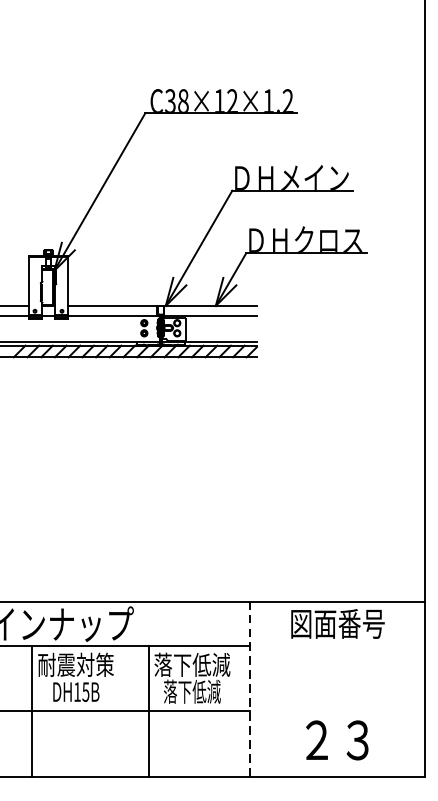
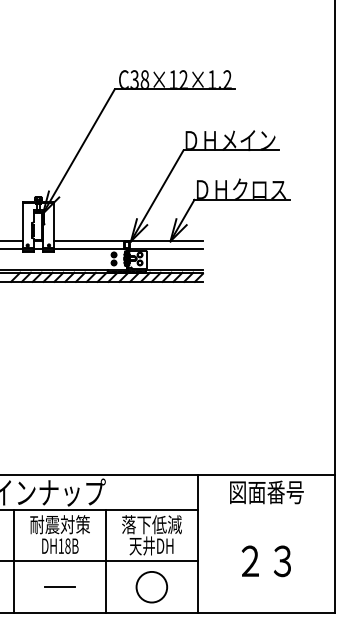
line: (250, 689) -> (197, 544), dashed -> solid
text: (85, 691) -> (67, 545), DH15B -> DH18B
text: (191, 691) -> (151, 545), 落下低減 -> 天井DH
line: (32, 711) -> (14, 561), moved
line: (148, 711) -> (105, 561), moved
text: (337, 740) -> (266, 561), moved
line: (75, 743) -> (59, 586), added
circle: (191, 744) -> (151, 587), added

